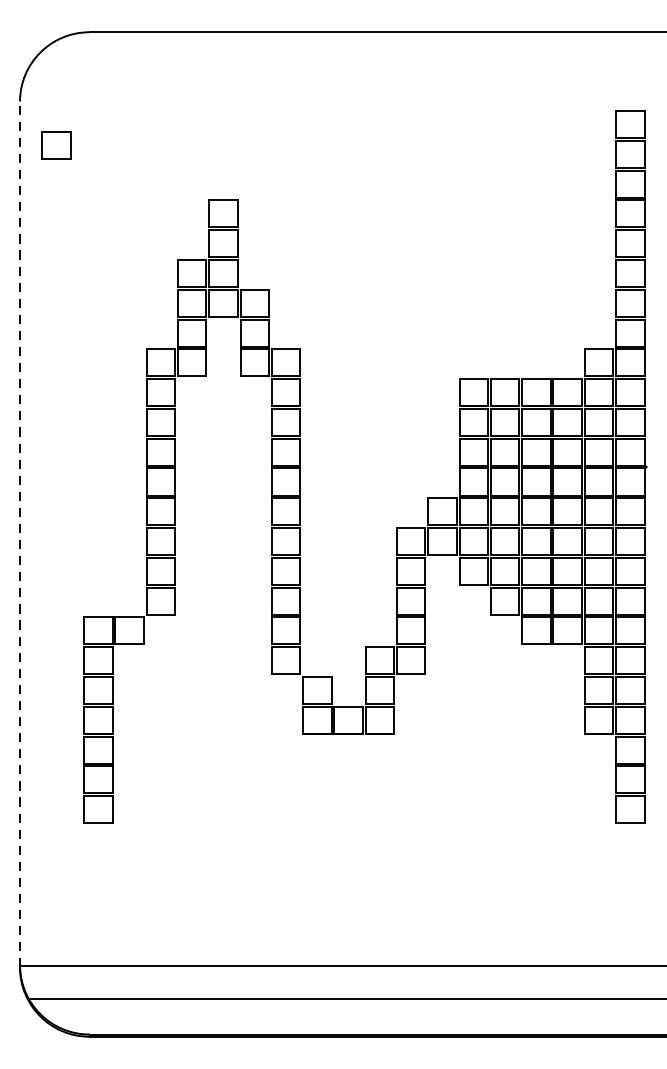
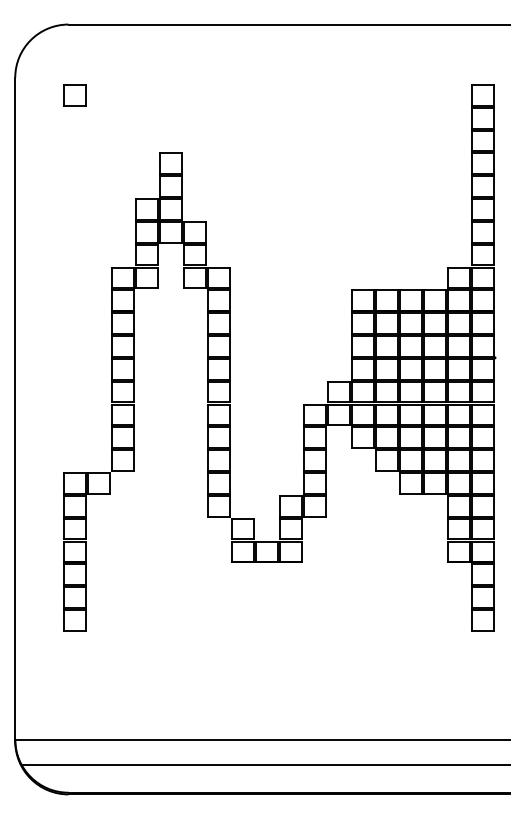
part: (55, 145) -> (74, 95), moved
line: (20, 534) -> (15, 409), dashed -> solid

